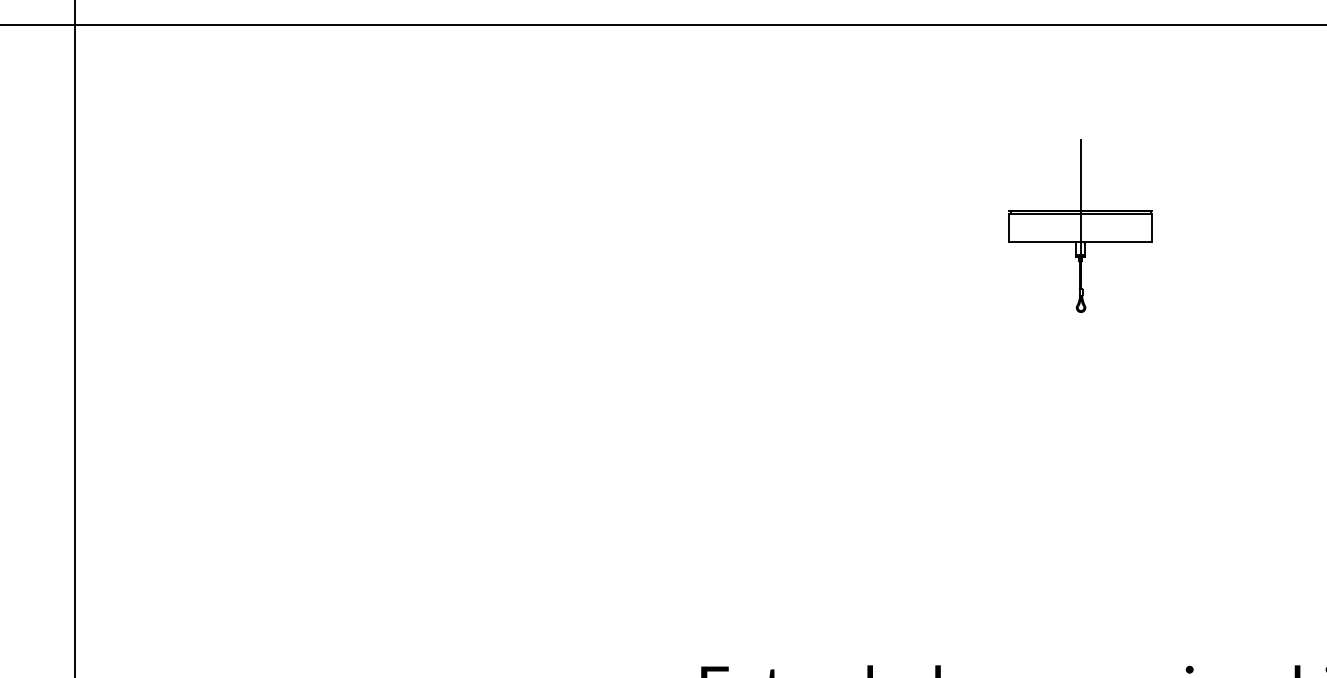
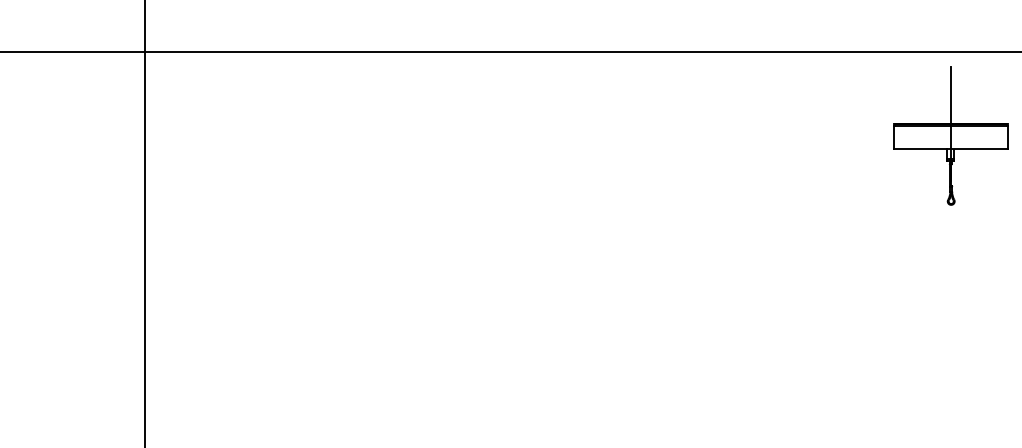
part: (1080, 225) -> (950, 135), moved

